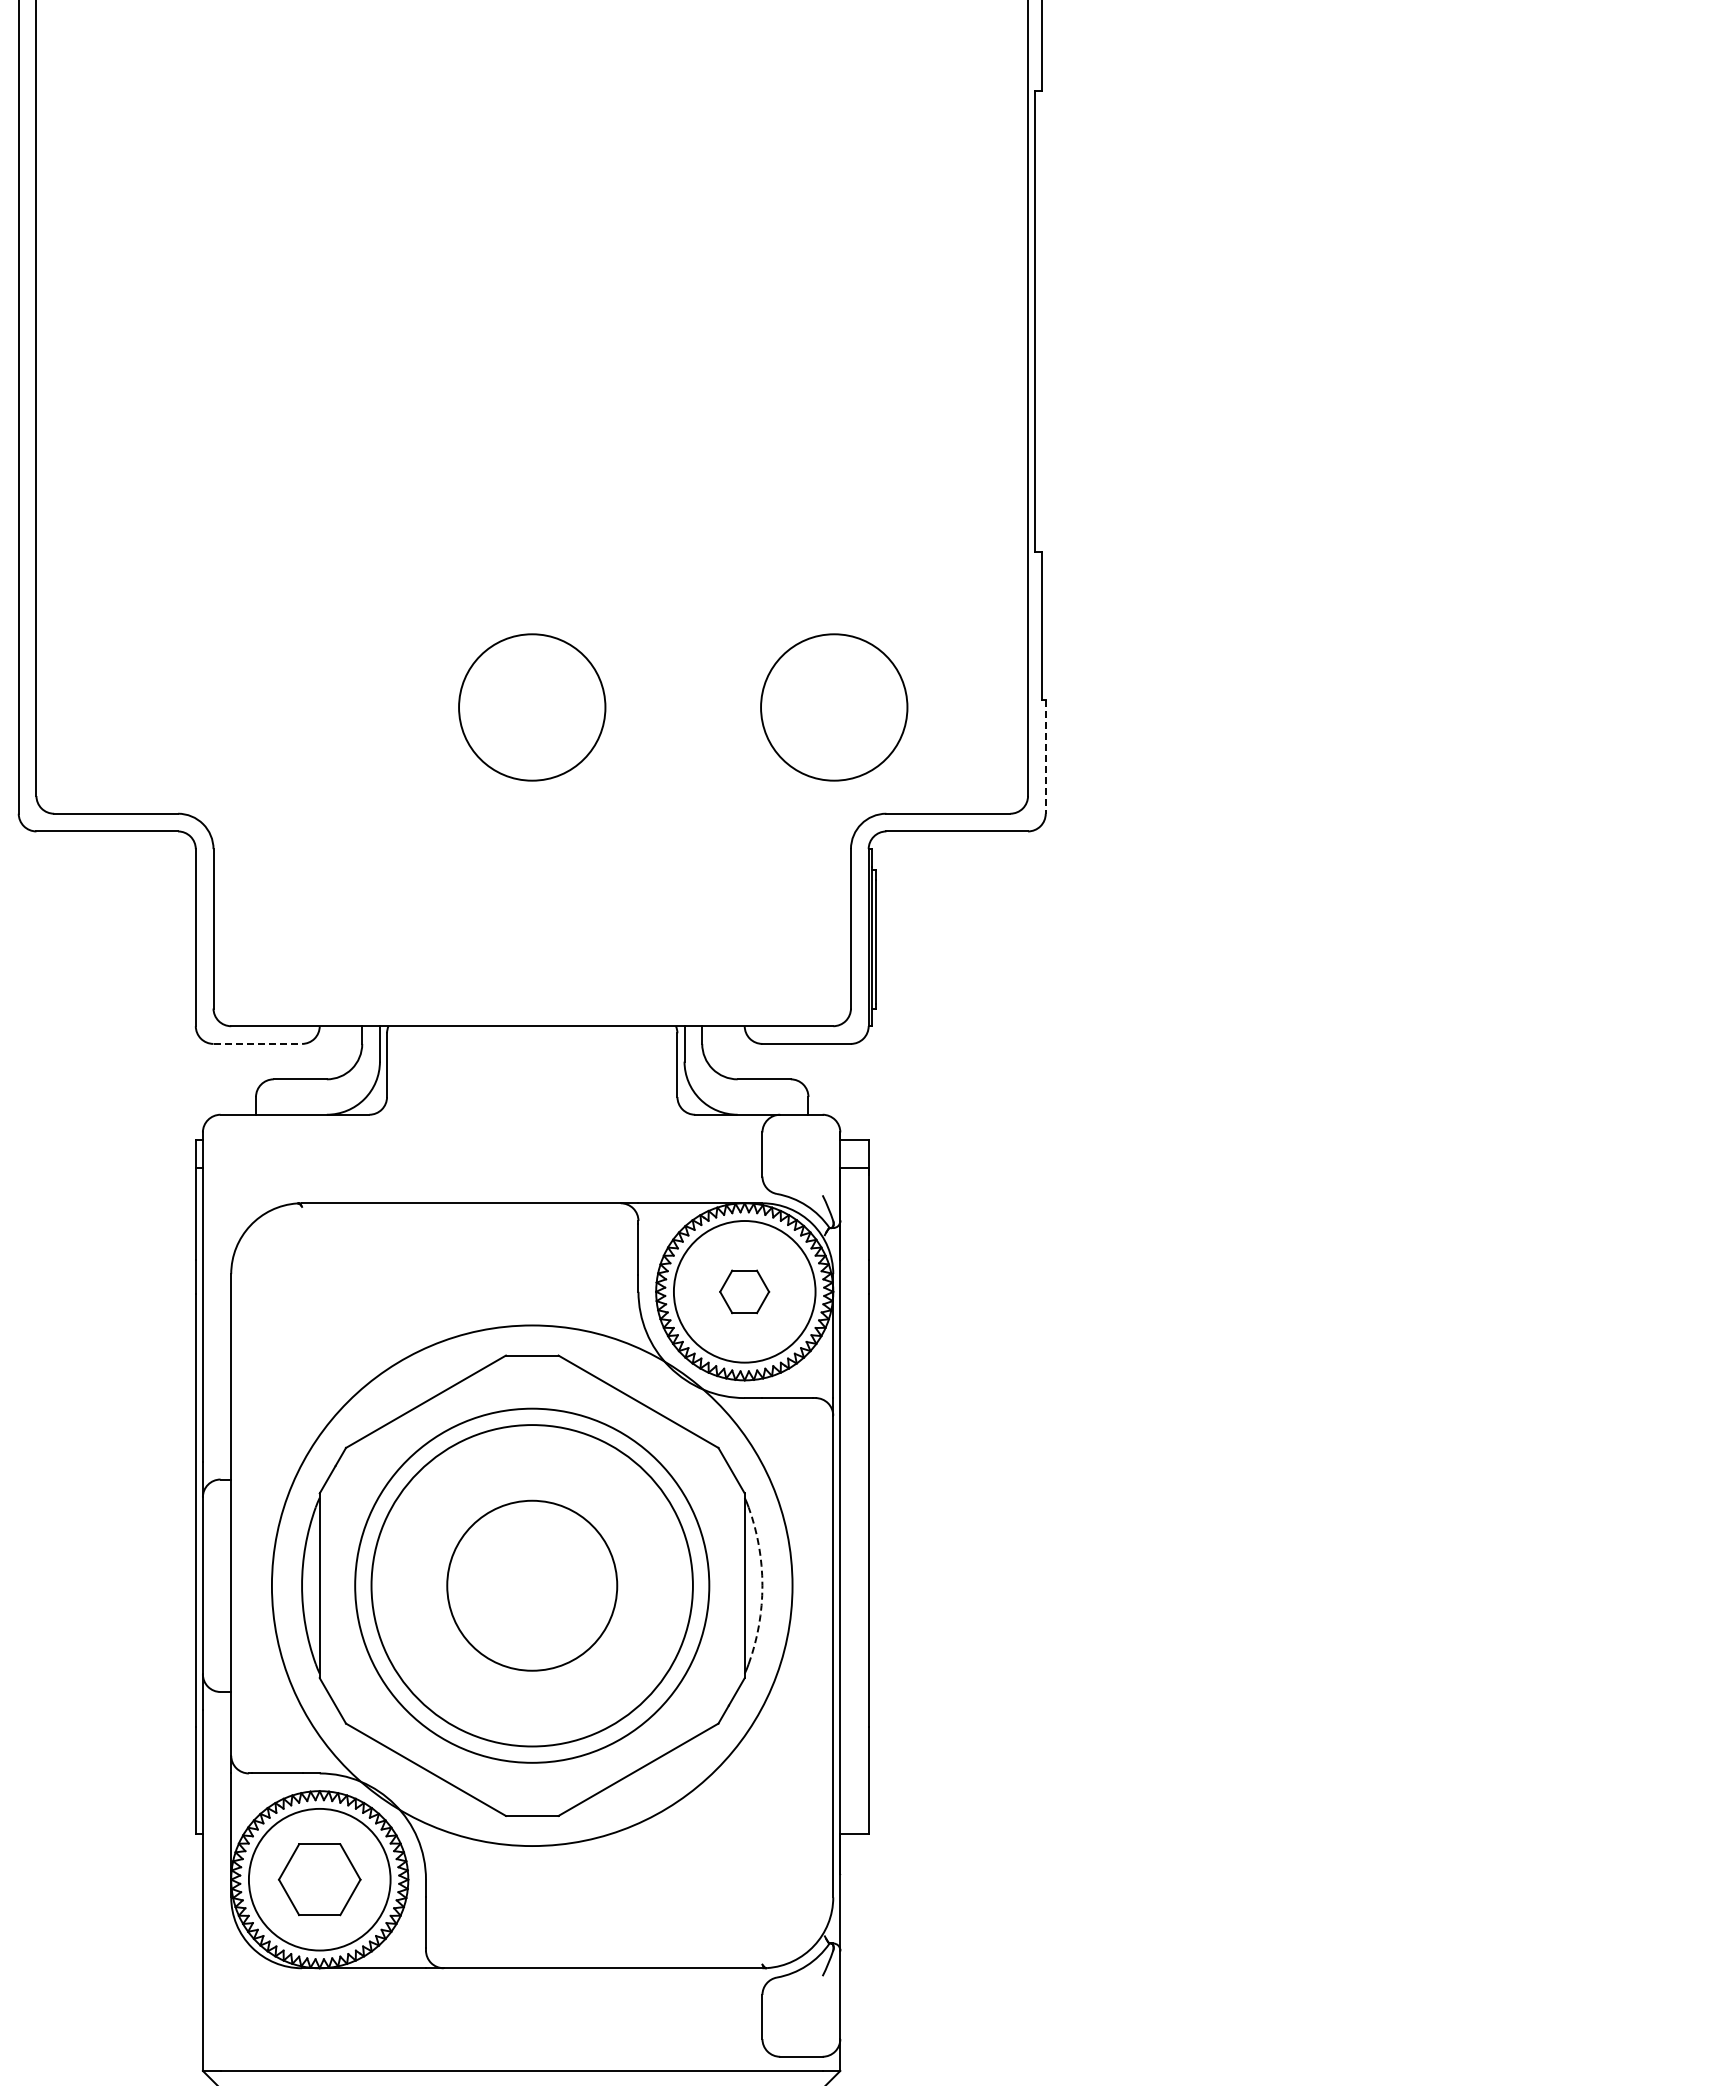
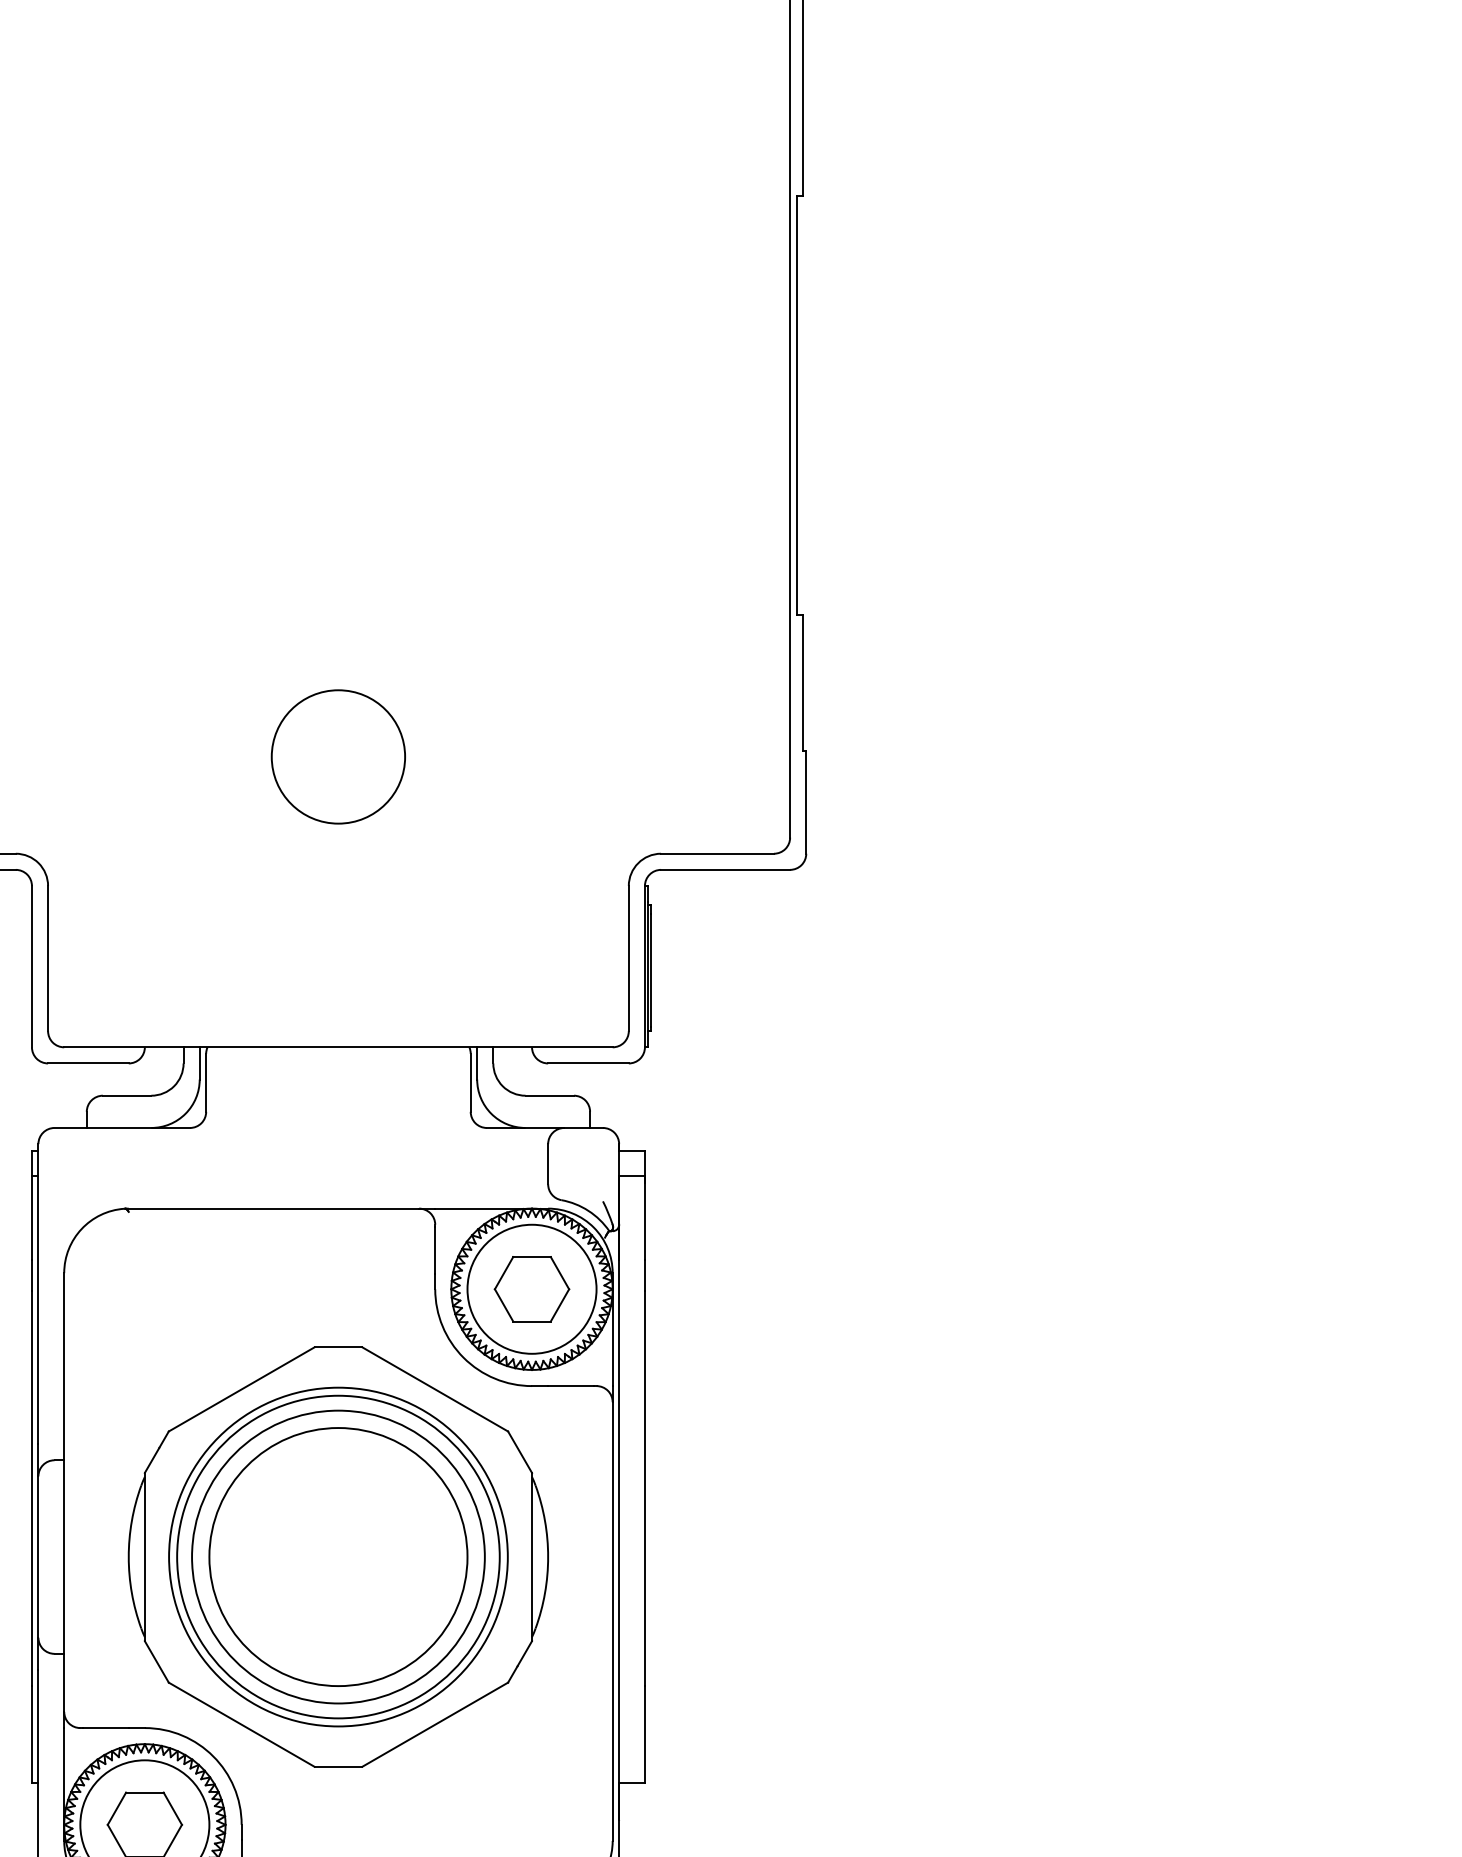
circle: (834, 707) -> (613, 756), removed
line: (1045, 757) -> (806, 802), dashed -> solid
line: (258, 1043) -> (89, 1063), dashed -> solid
part: (744, 1291) -> (531, 1288), size x1.67
circle: (531, 1585) -> (337, 1556), size x1.67
circle: (532, 1585) -> (338, 1556), size x0.71
arc: (762, 1585) -> (548, 1556), dashed -> solid

